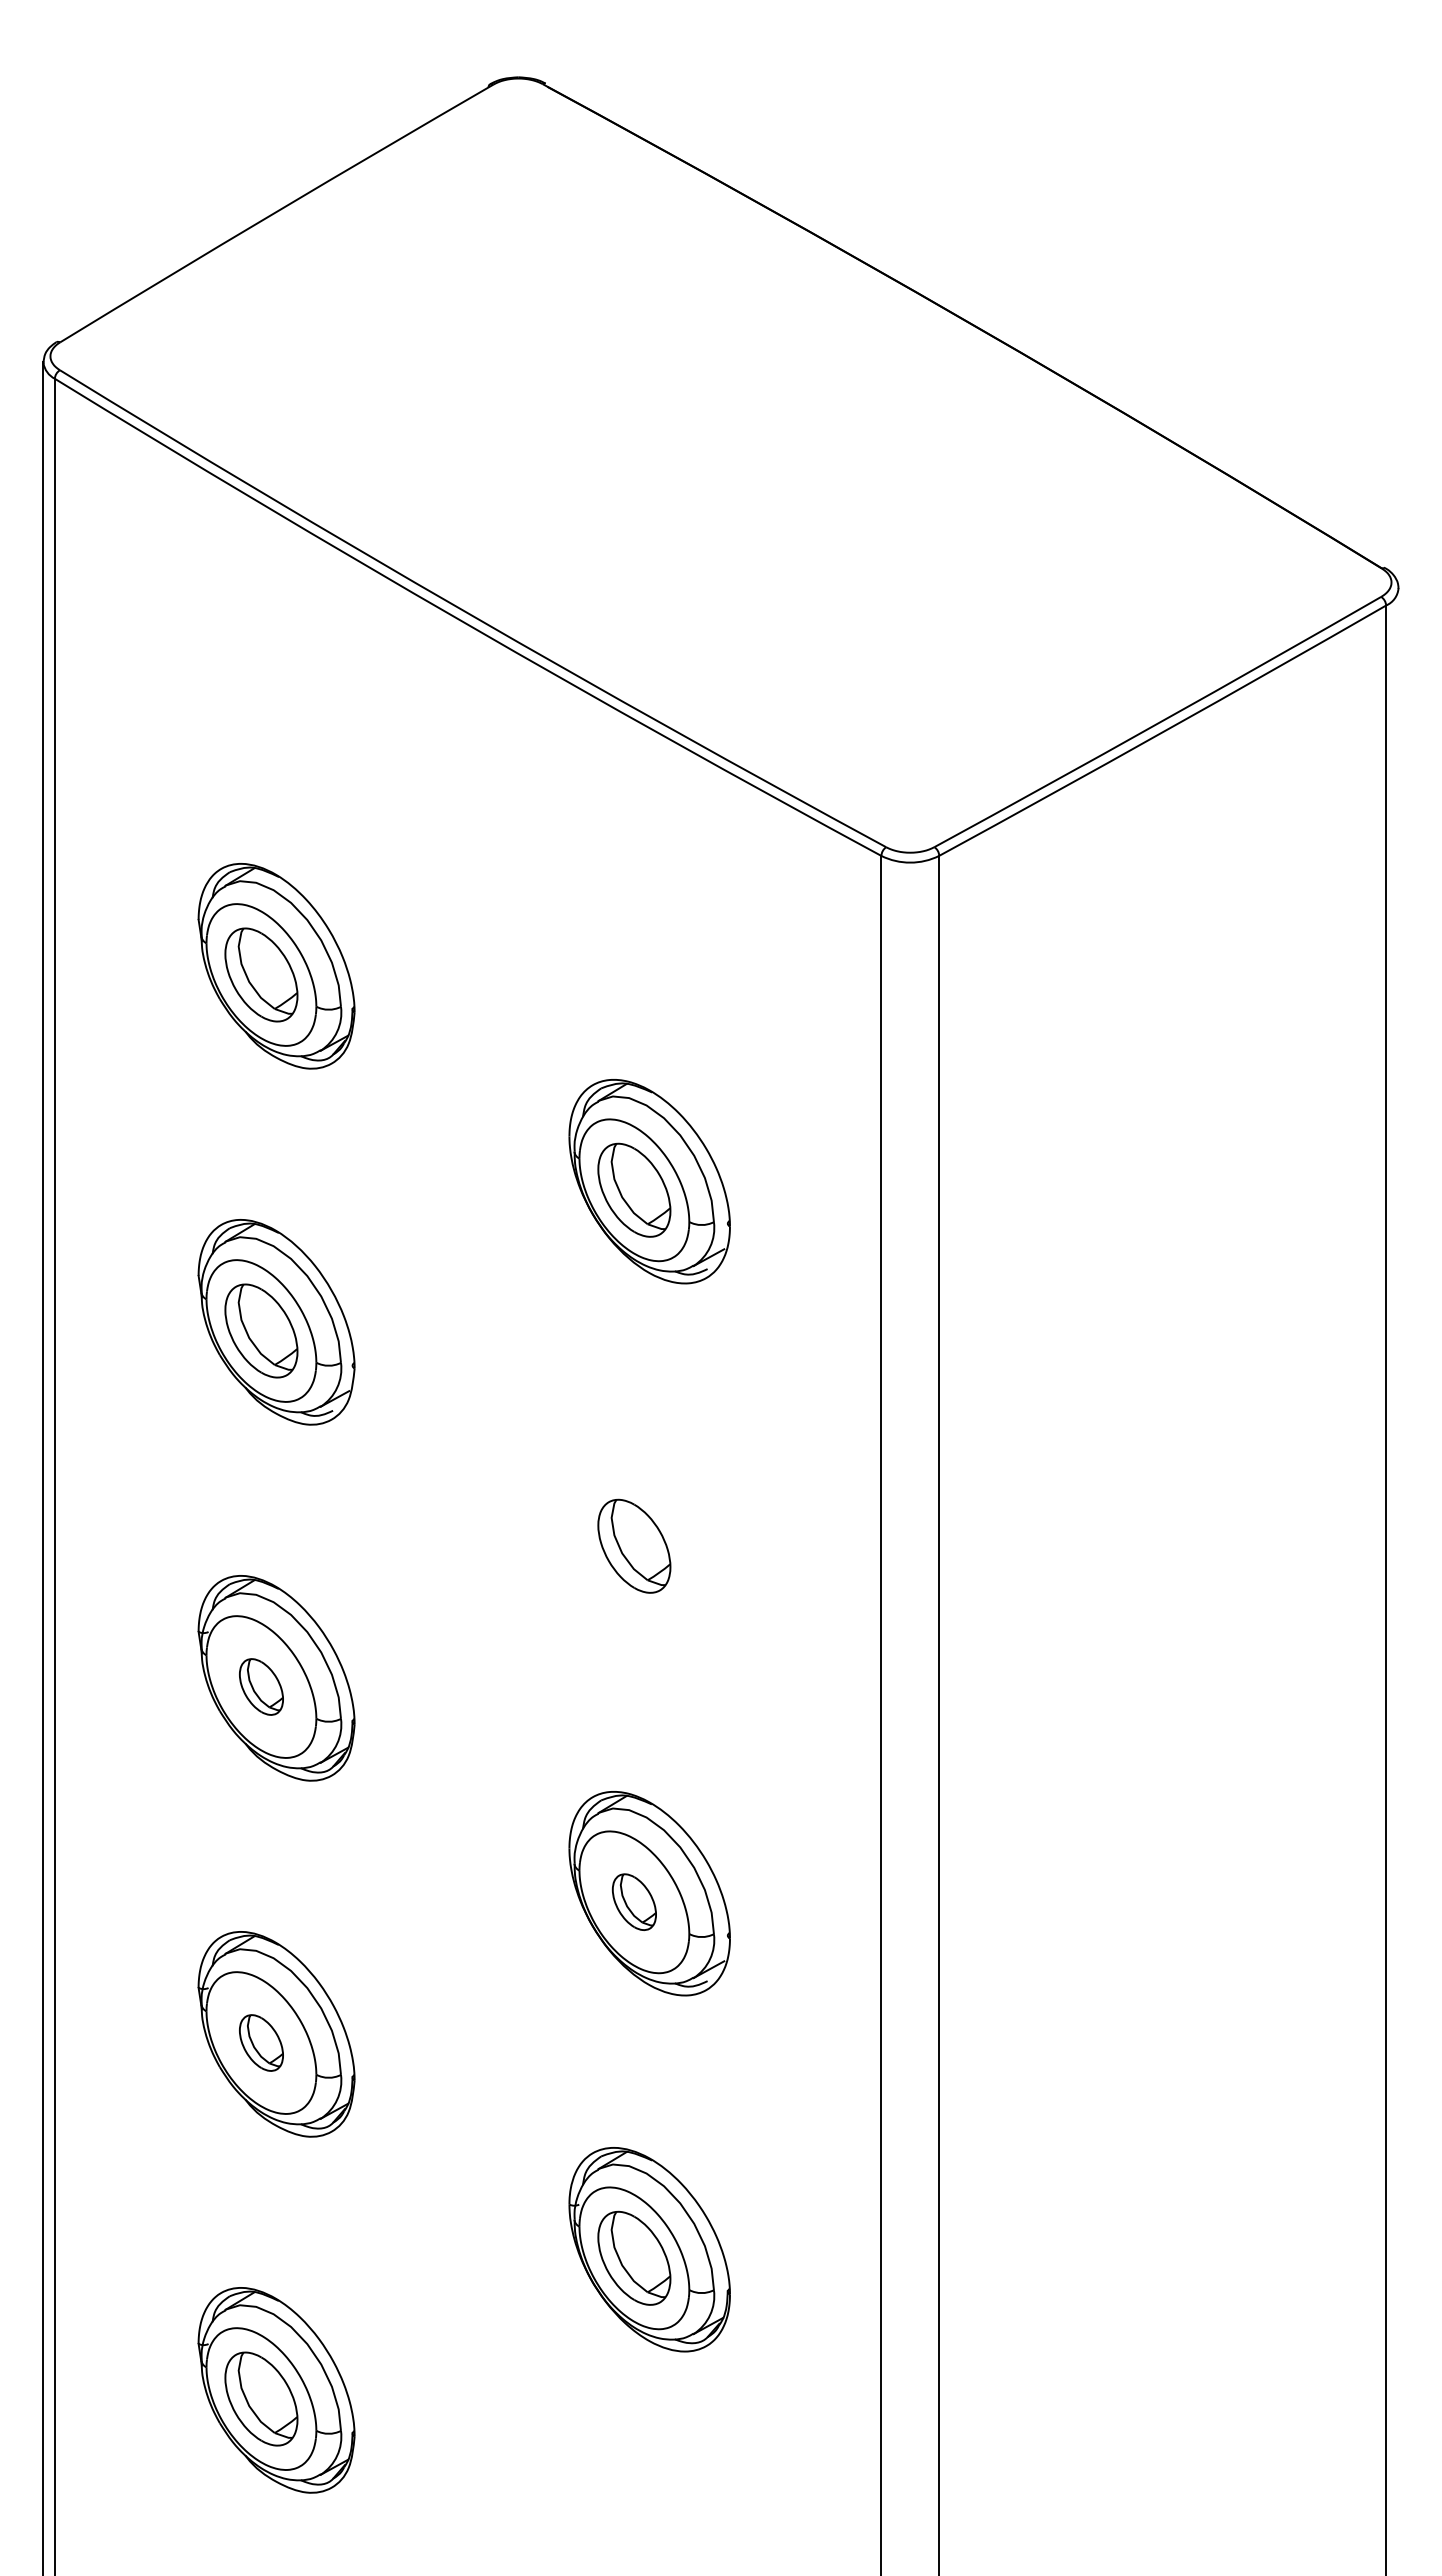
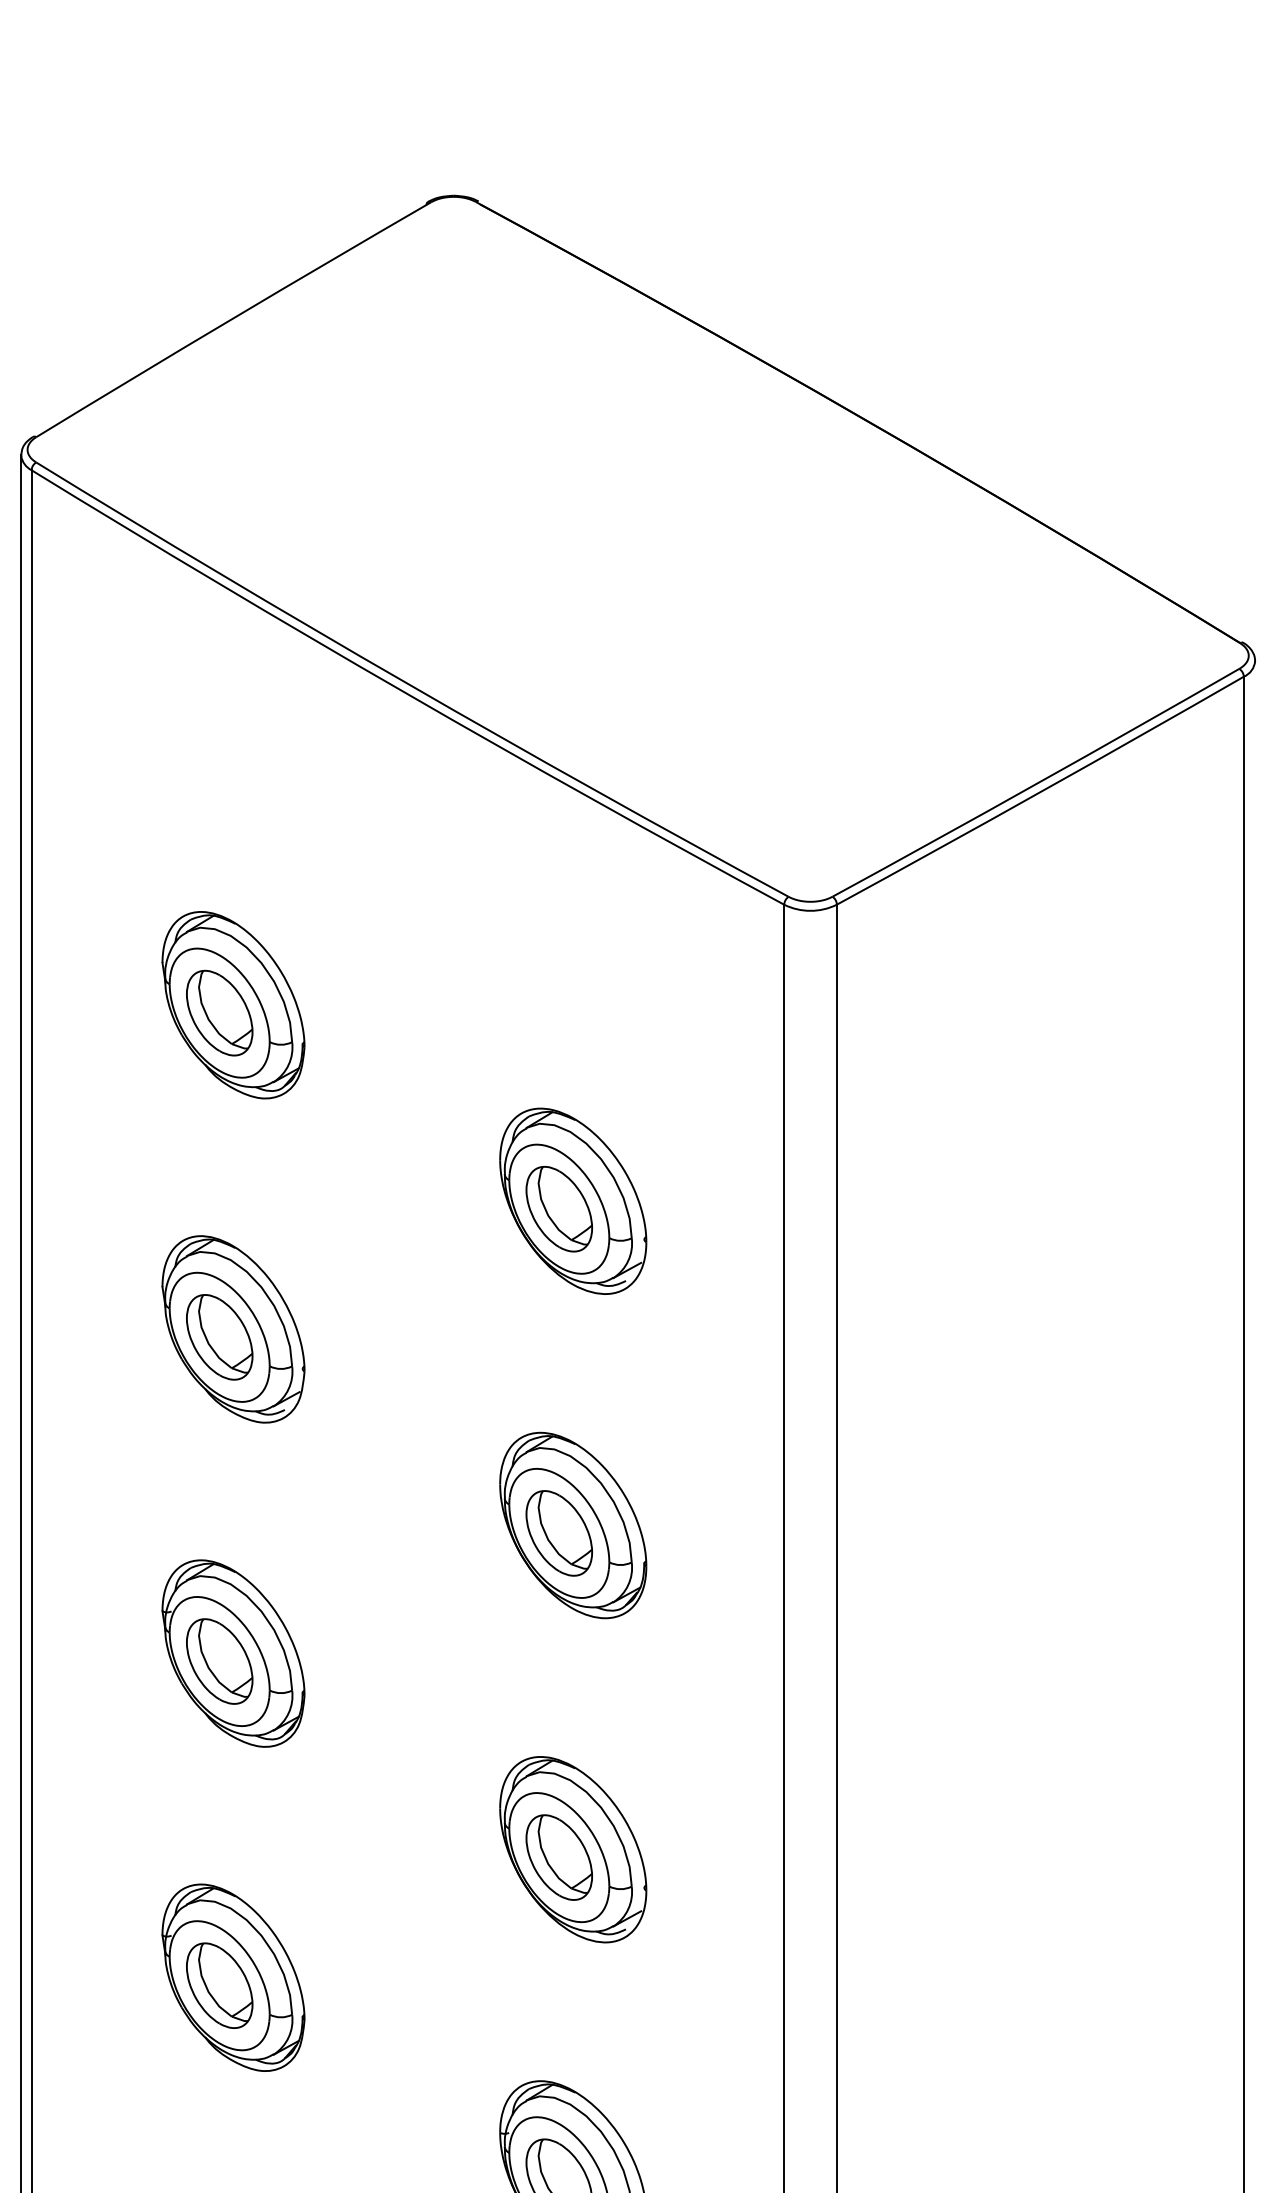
part: (649, 1537) -> (573, 1525), added
part: (261, 1686) -> (219, 1661), size x1.67
part: (634, 1901) -> (559, 1856), size x1.67
part: (261, 2042) -> (219, 1985), size x1.67

